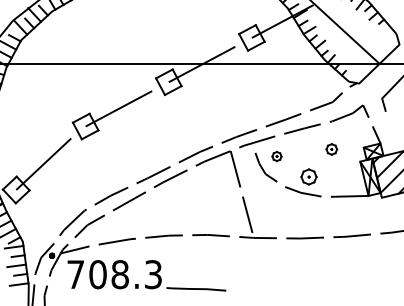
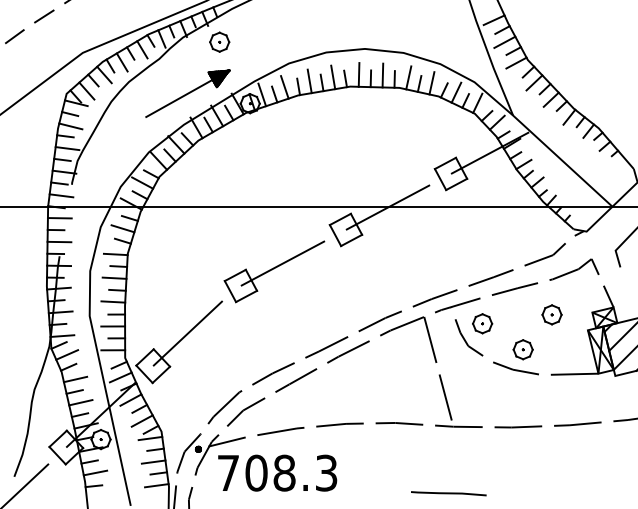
part: (331, 149) -> (551, 314), size x1.43
part: (276, 156) -> (482, 323), size x1.67
line: (196, 289) -> (448, 493), moved

